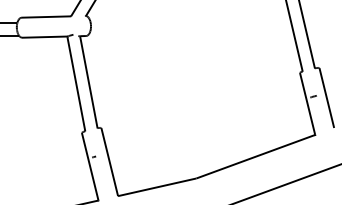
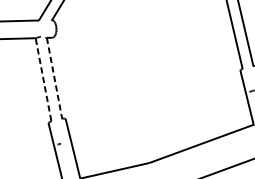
line: (88, 82) -> (54, 78), solid -> dashed
line: (76, 84) -> (43, 80), solid -> dashed

